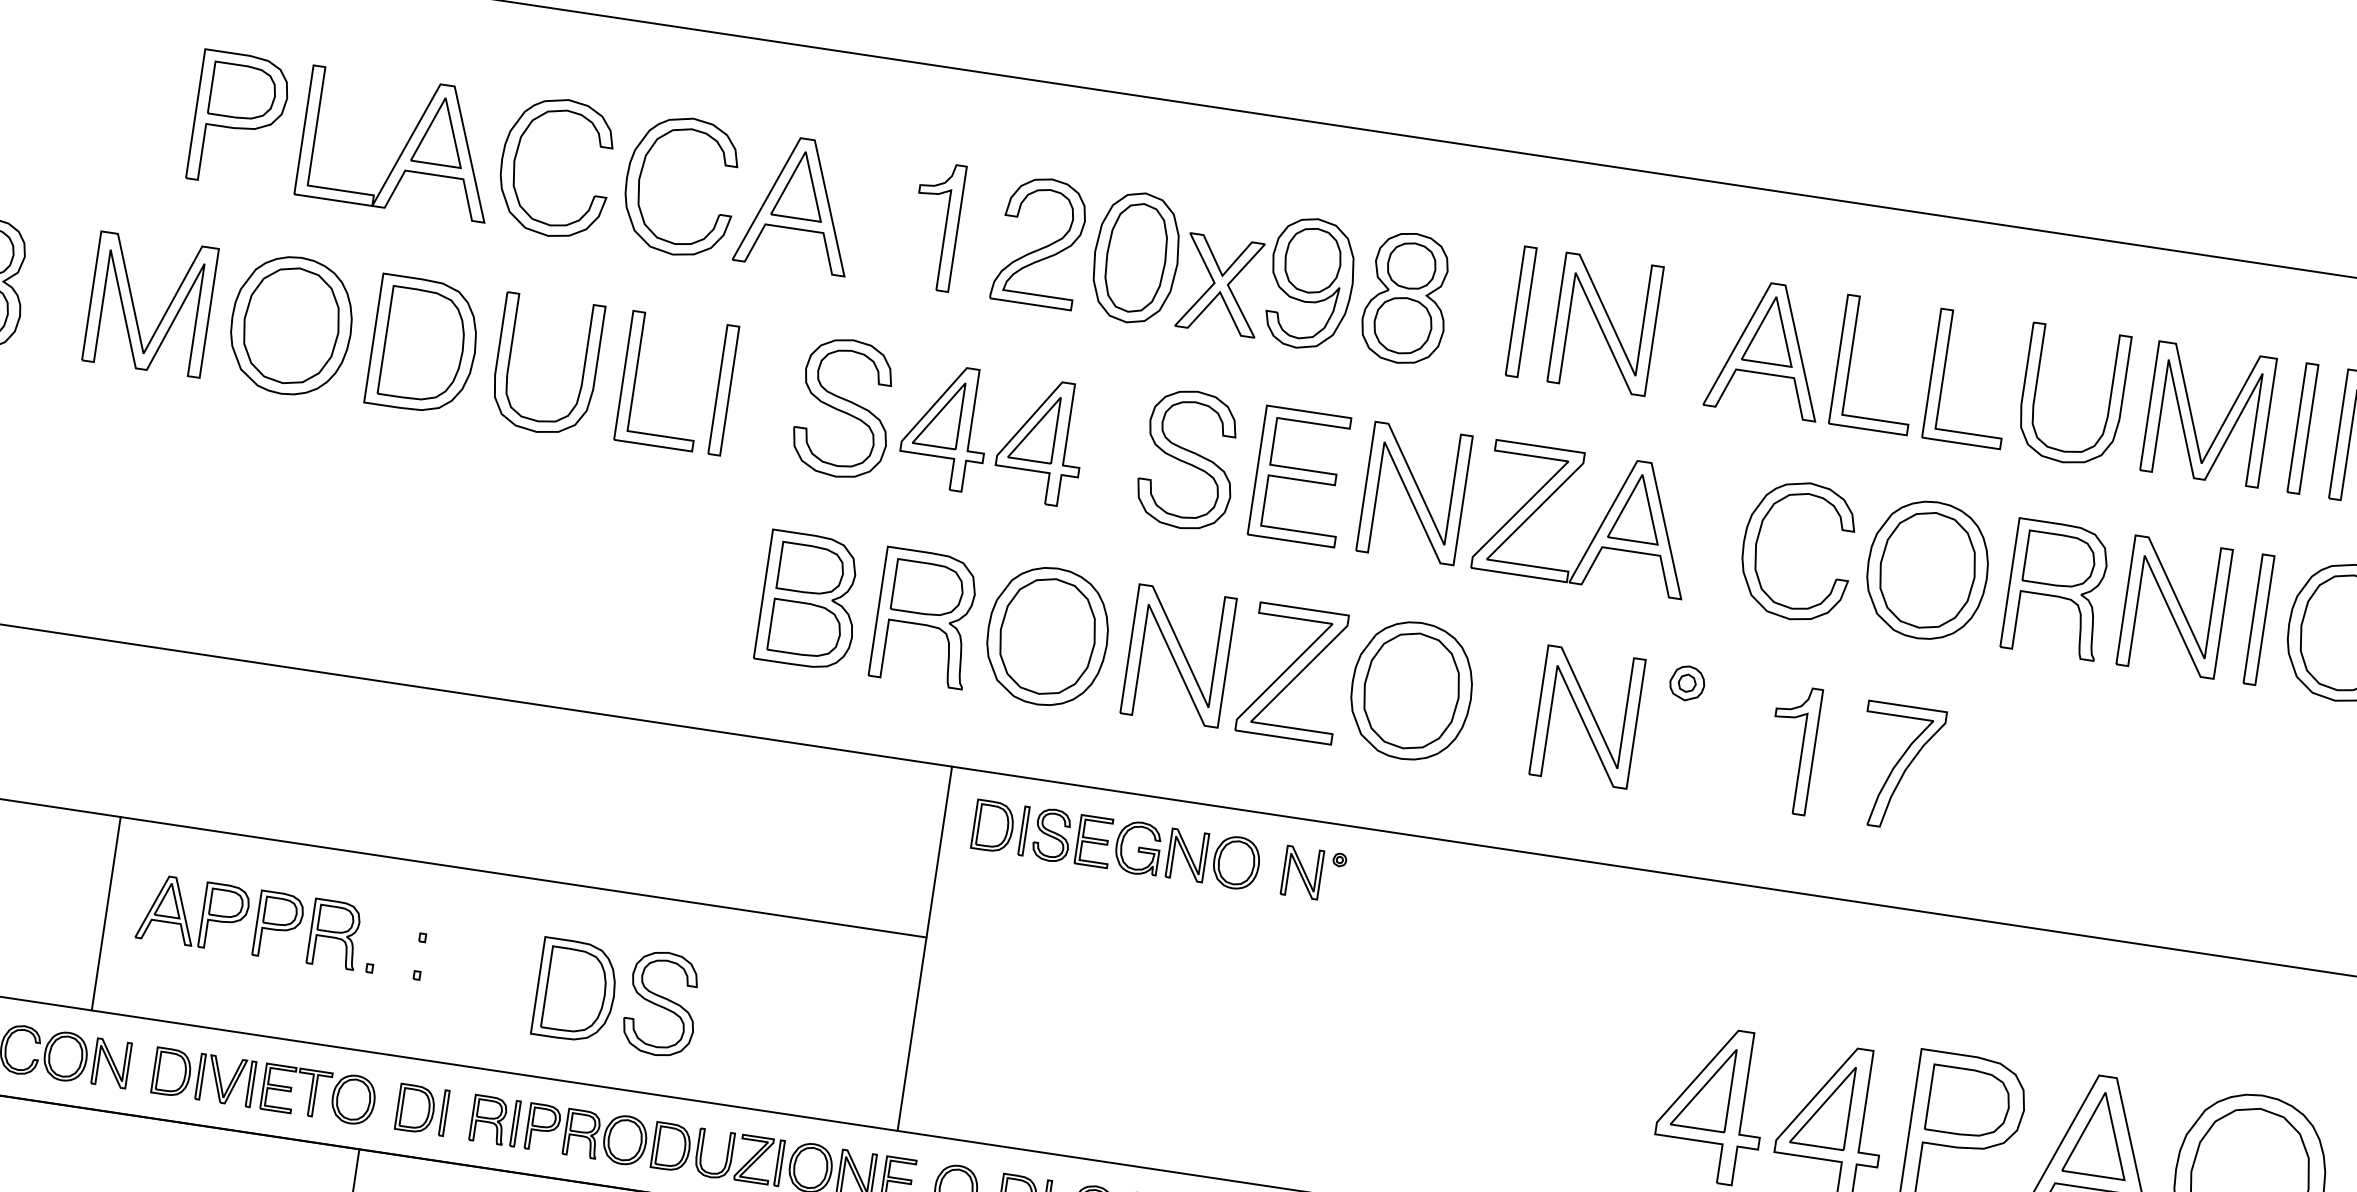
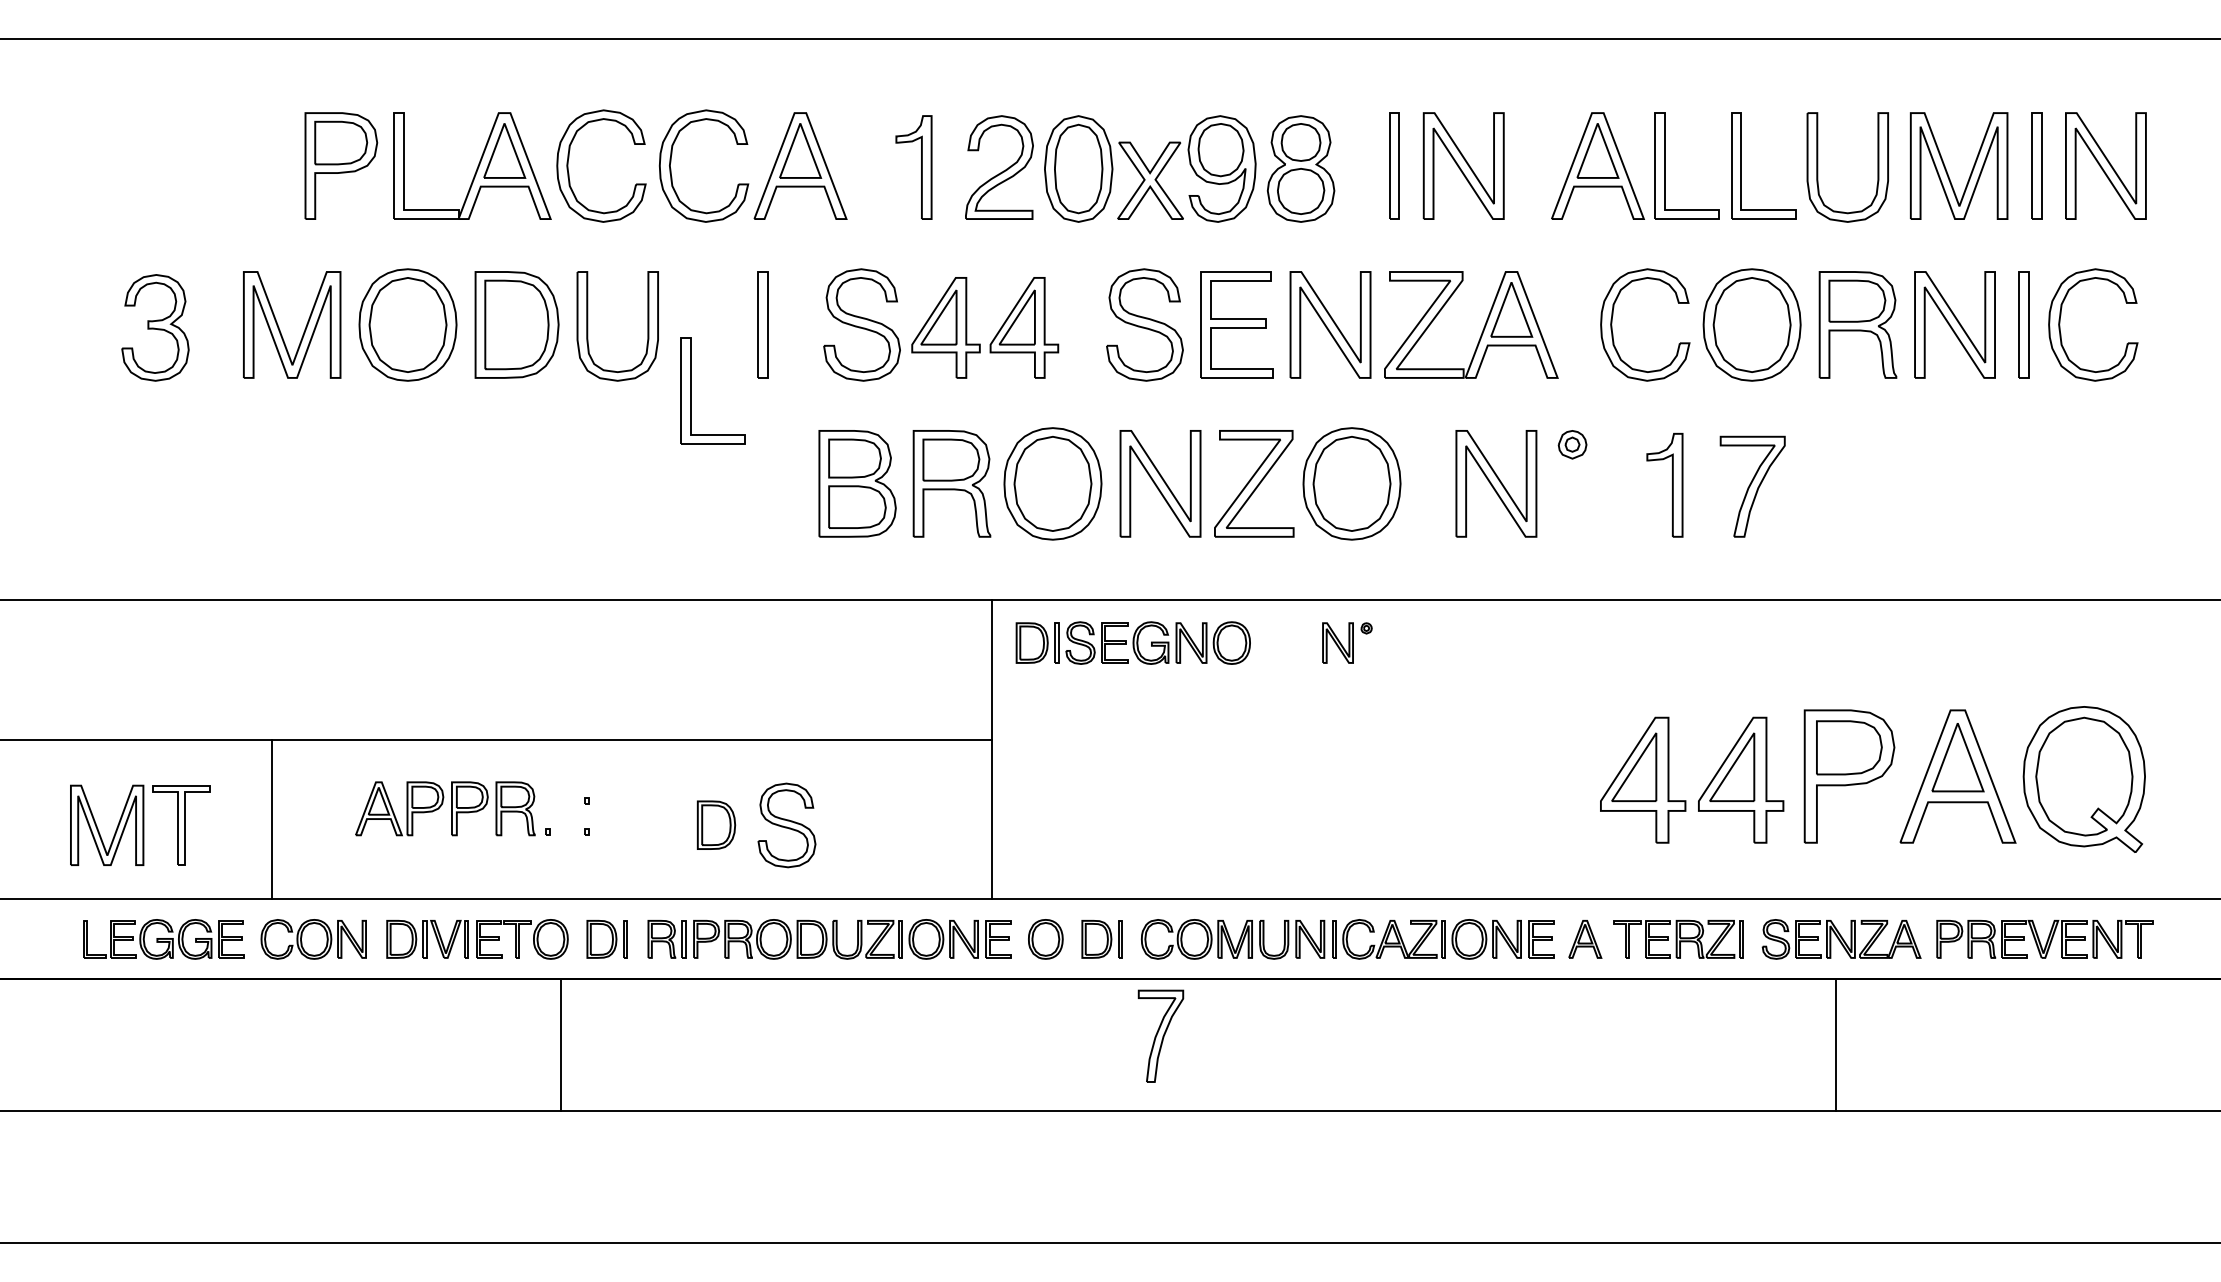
part: (636, 376) -> (691, 390), moved
part: (1314, 873) -> (1347, 642), moved
line: (105, 913) -> (271, 819), moved
part: (576, 989) -> (716, 824), size x0.6

